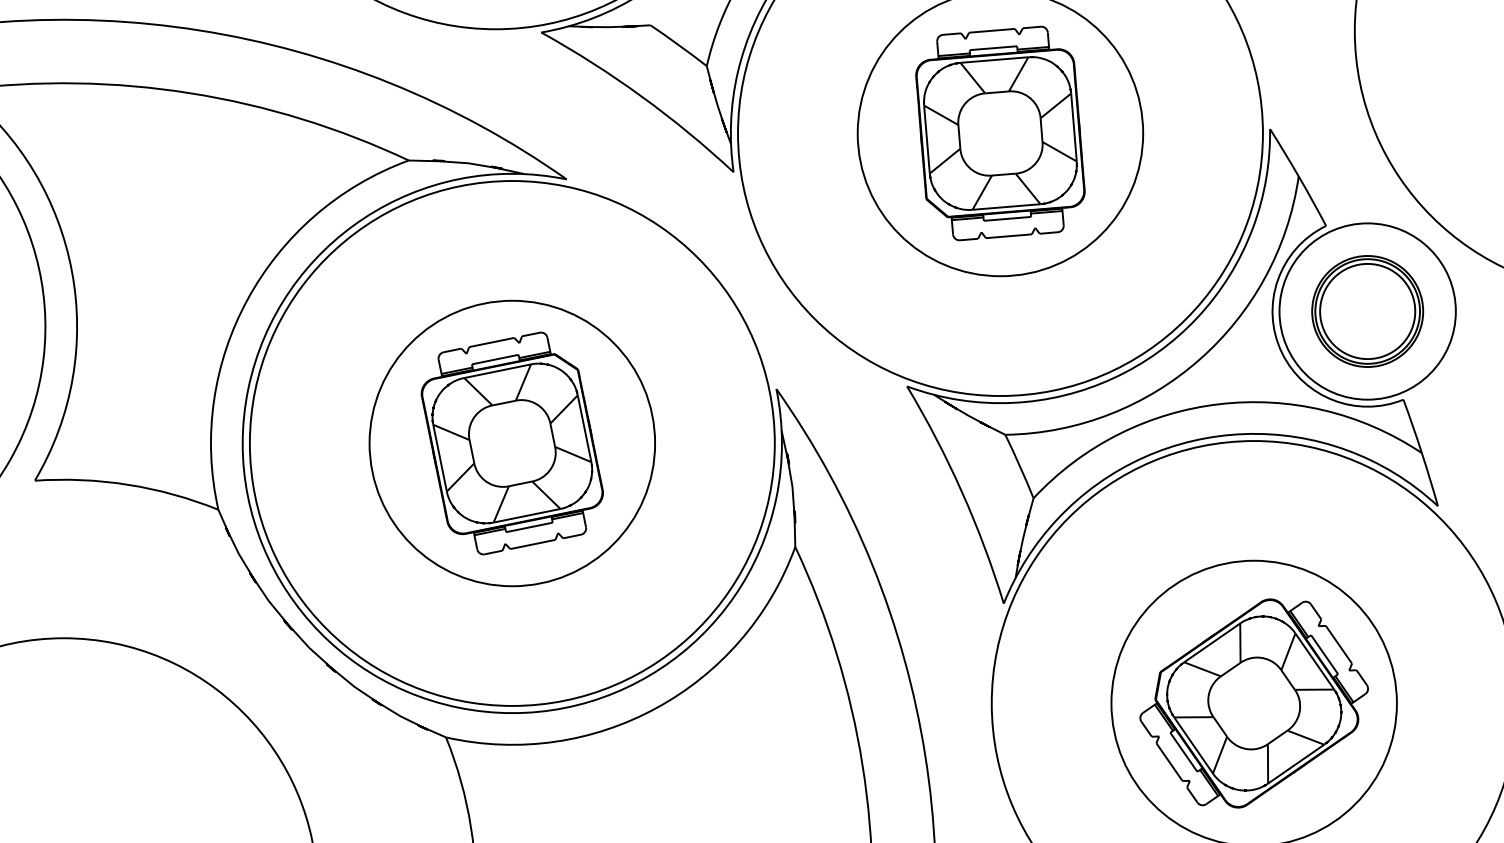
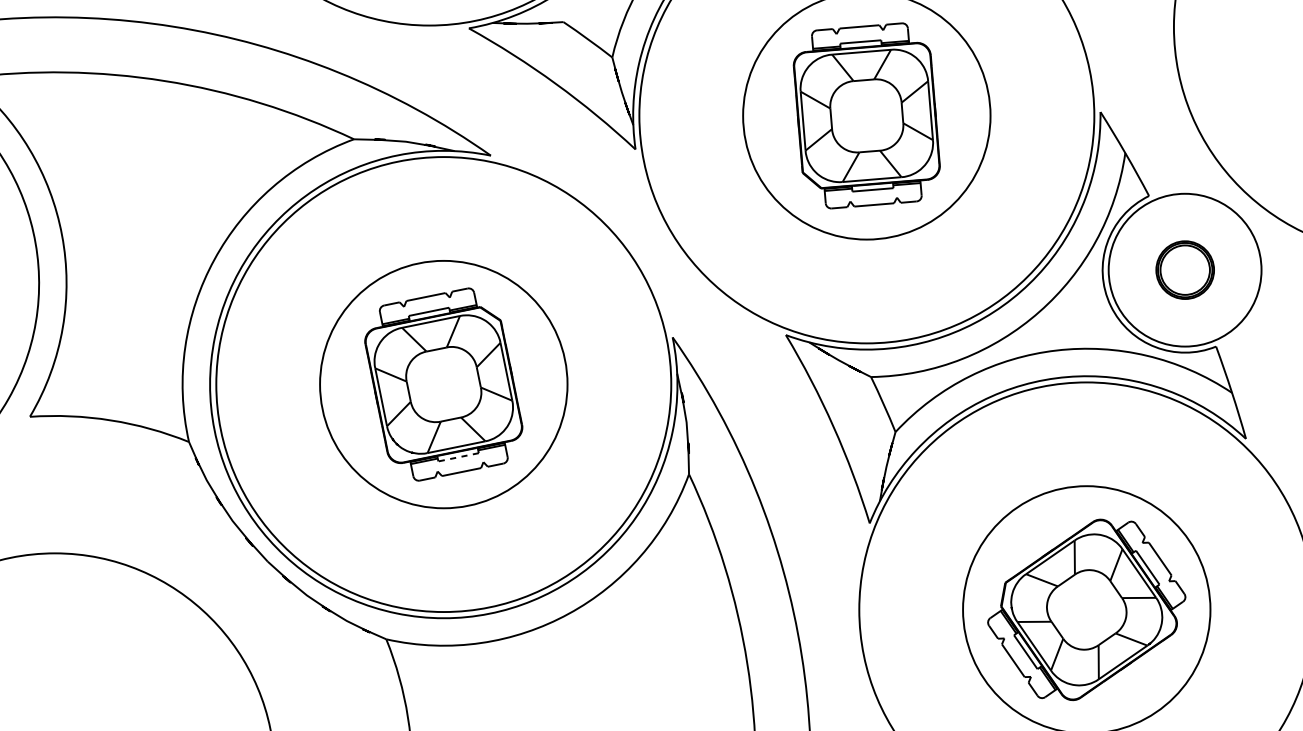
part: (1367, 311) -> (1184, 270), size x0.6
line: (529, 527) -> (458, 457), solid -> dashed

